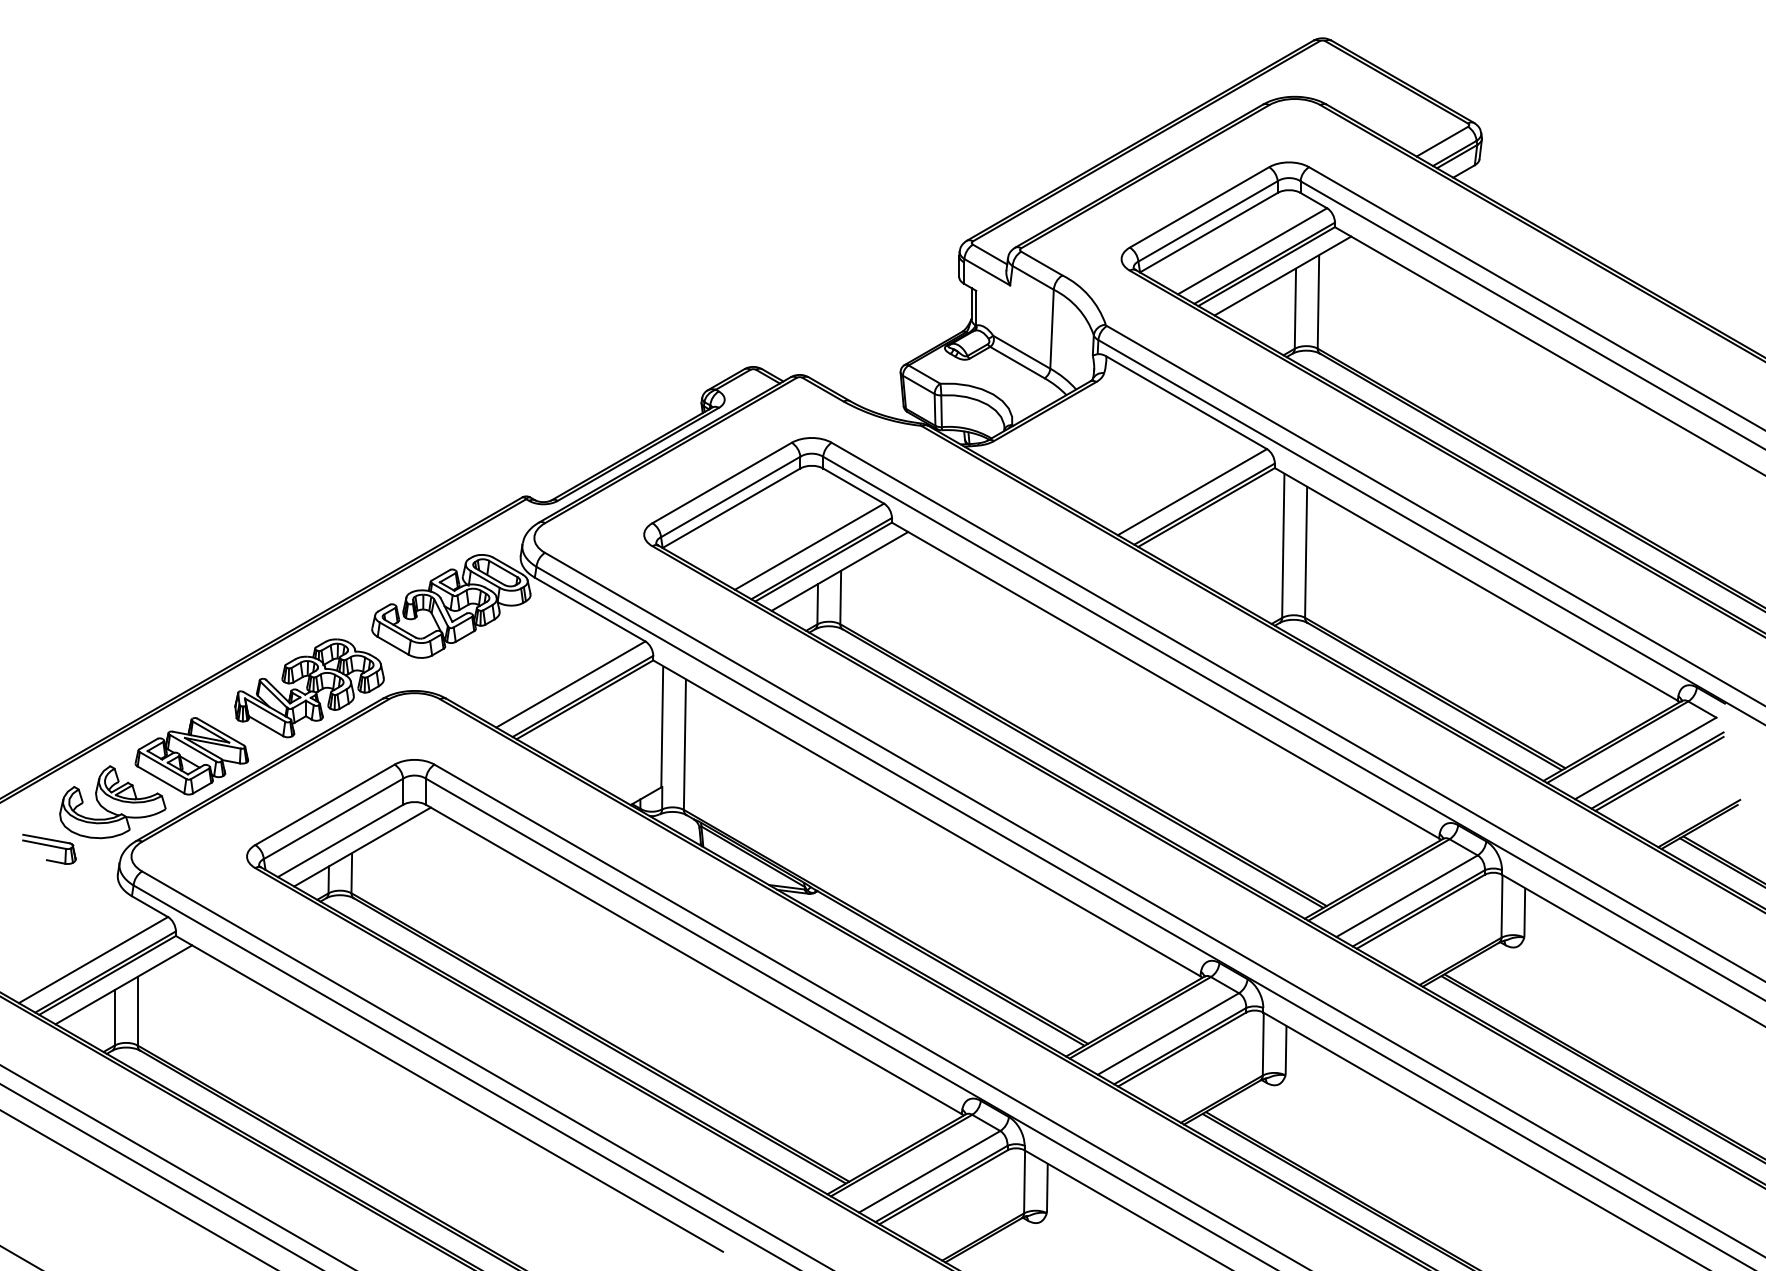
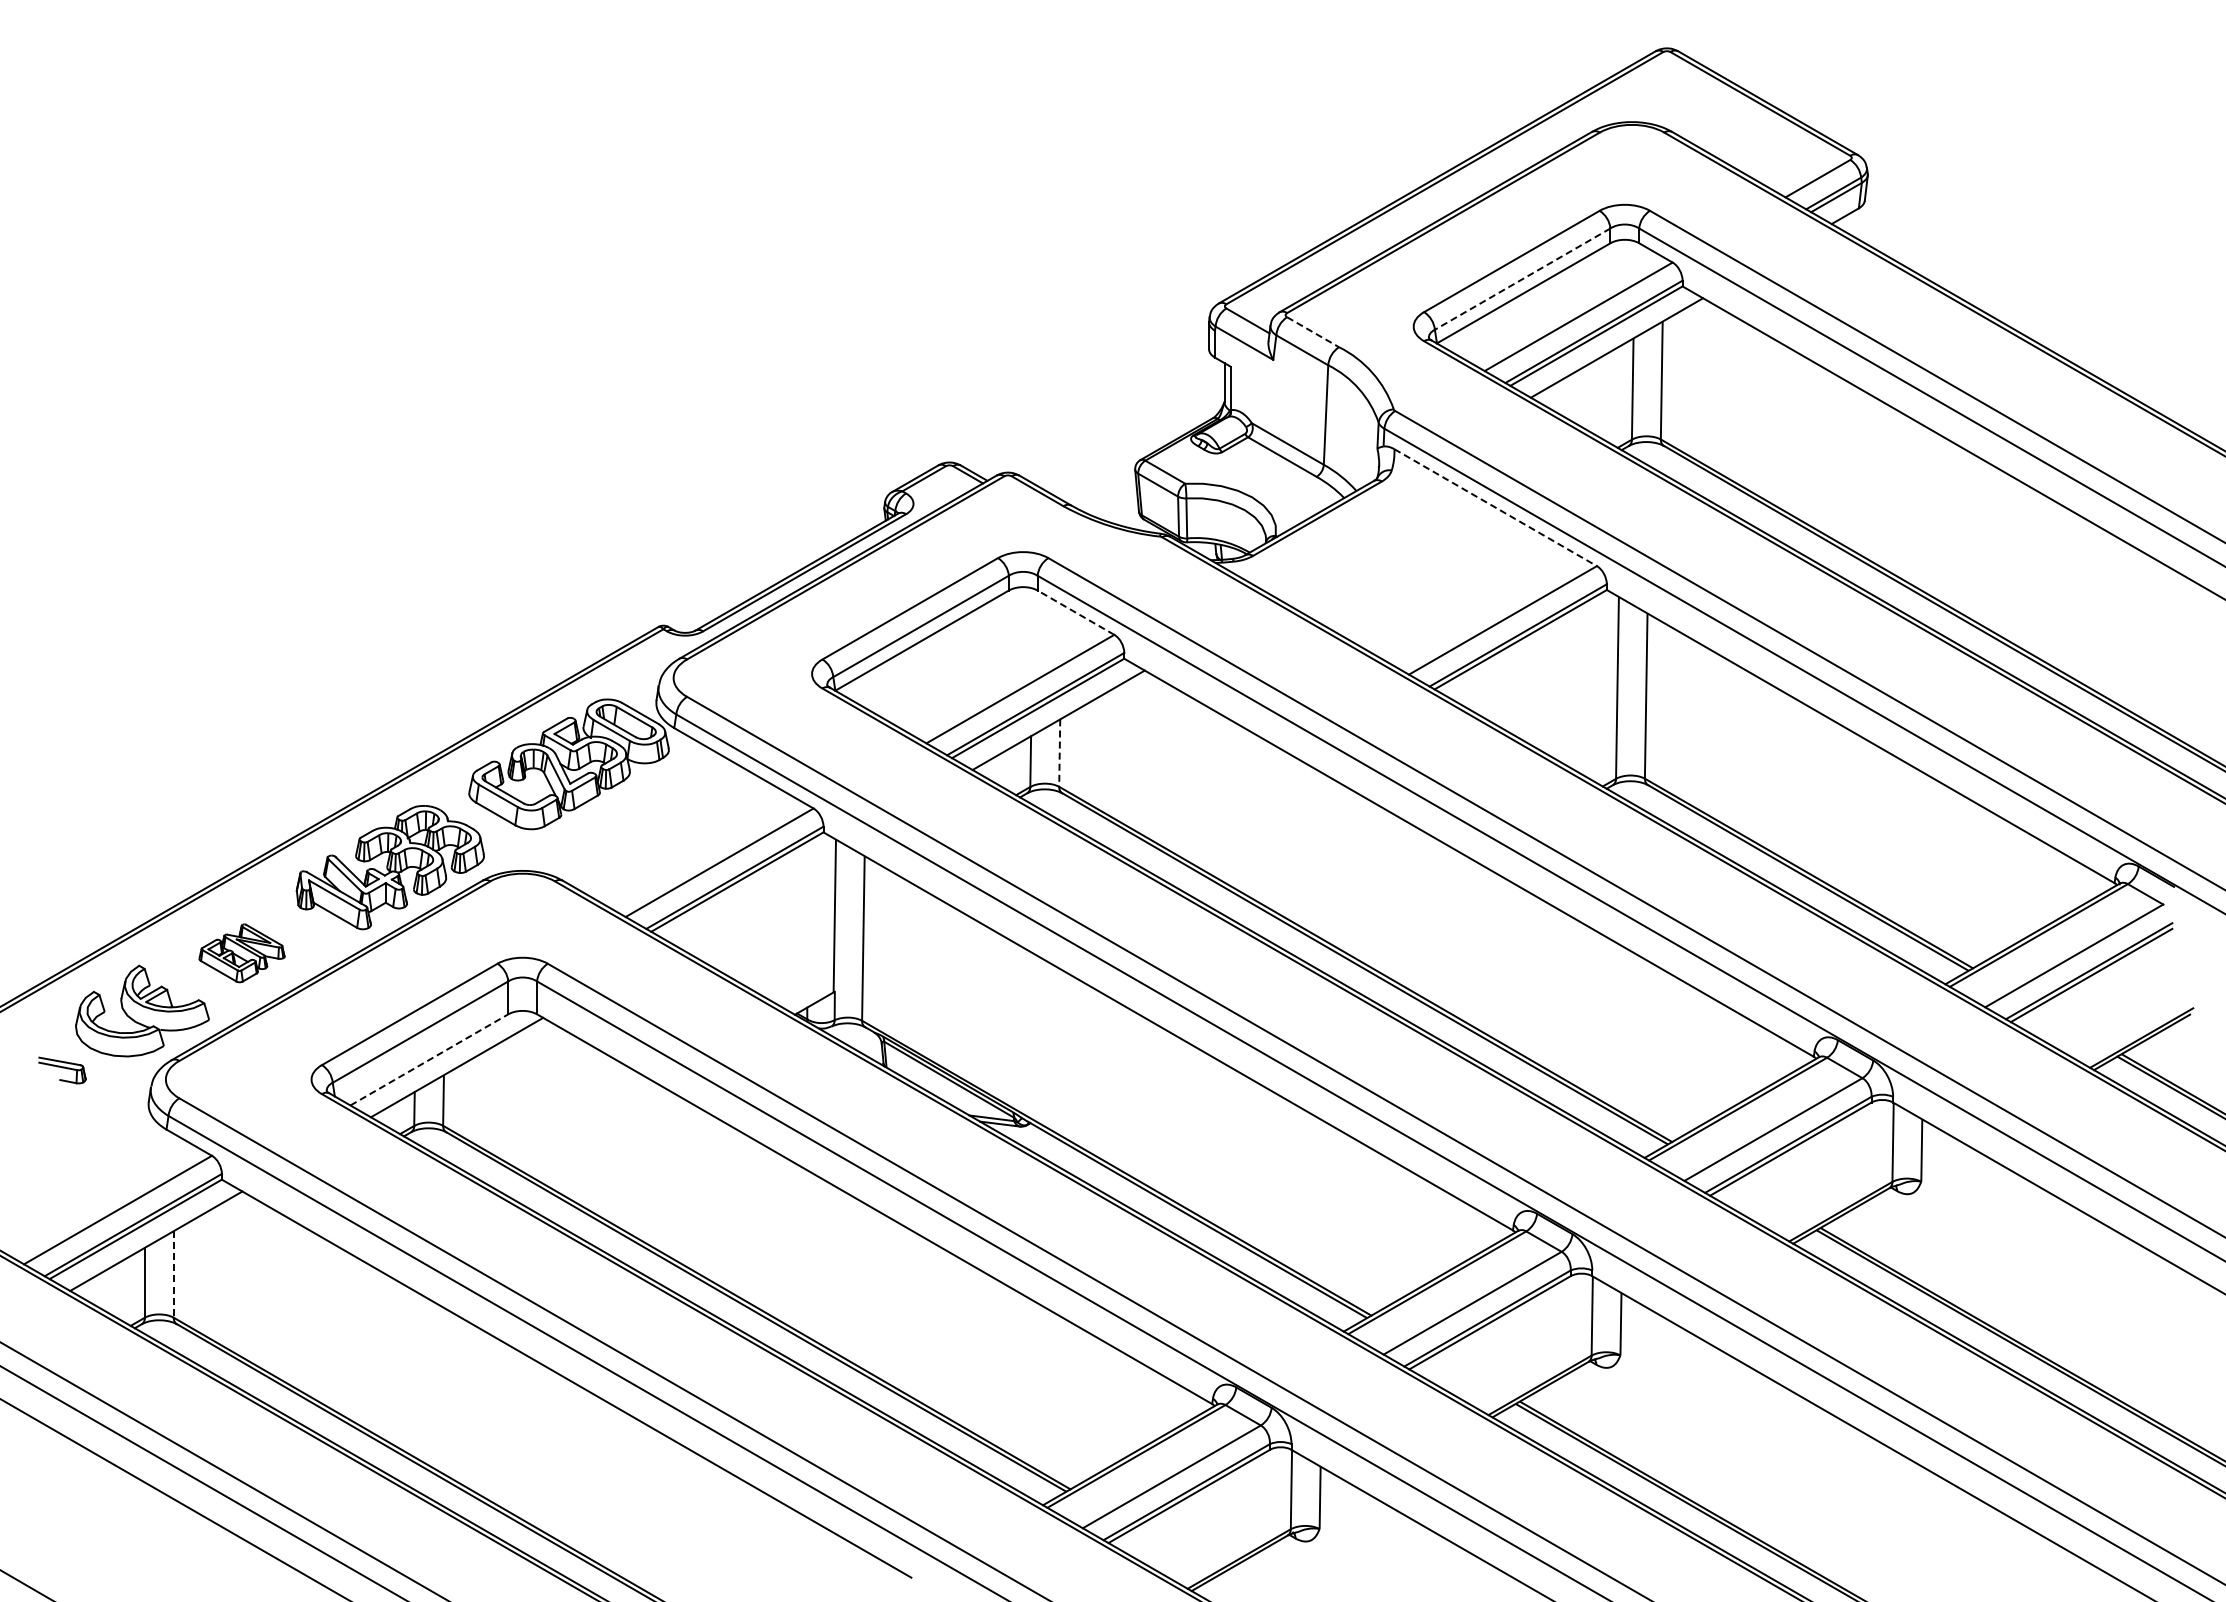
line: (1207, 221) -> (1522, 279), solid -> dashed
line: (1042, 263) -> (1313, 332), solid -> dashed
line: (1186, 402) -> (1495, 507), solid -> dashed
line: (853, 485) -> (1075, 612), solid -> dashed
line: (840, 598) -> (1059, 754), solid -> dashed
part: (191, 756) -> (241, 953), size x0.6
line: (340, 840) -> (429, 1059), solid -> dashed
part: (49, 849) -> (62, 1070), size x0.7
line: (137, 1012) -> (173, 1275), solid -> dashed

